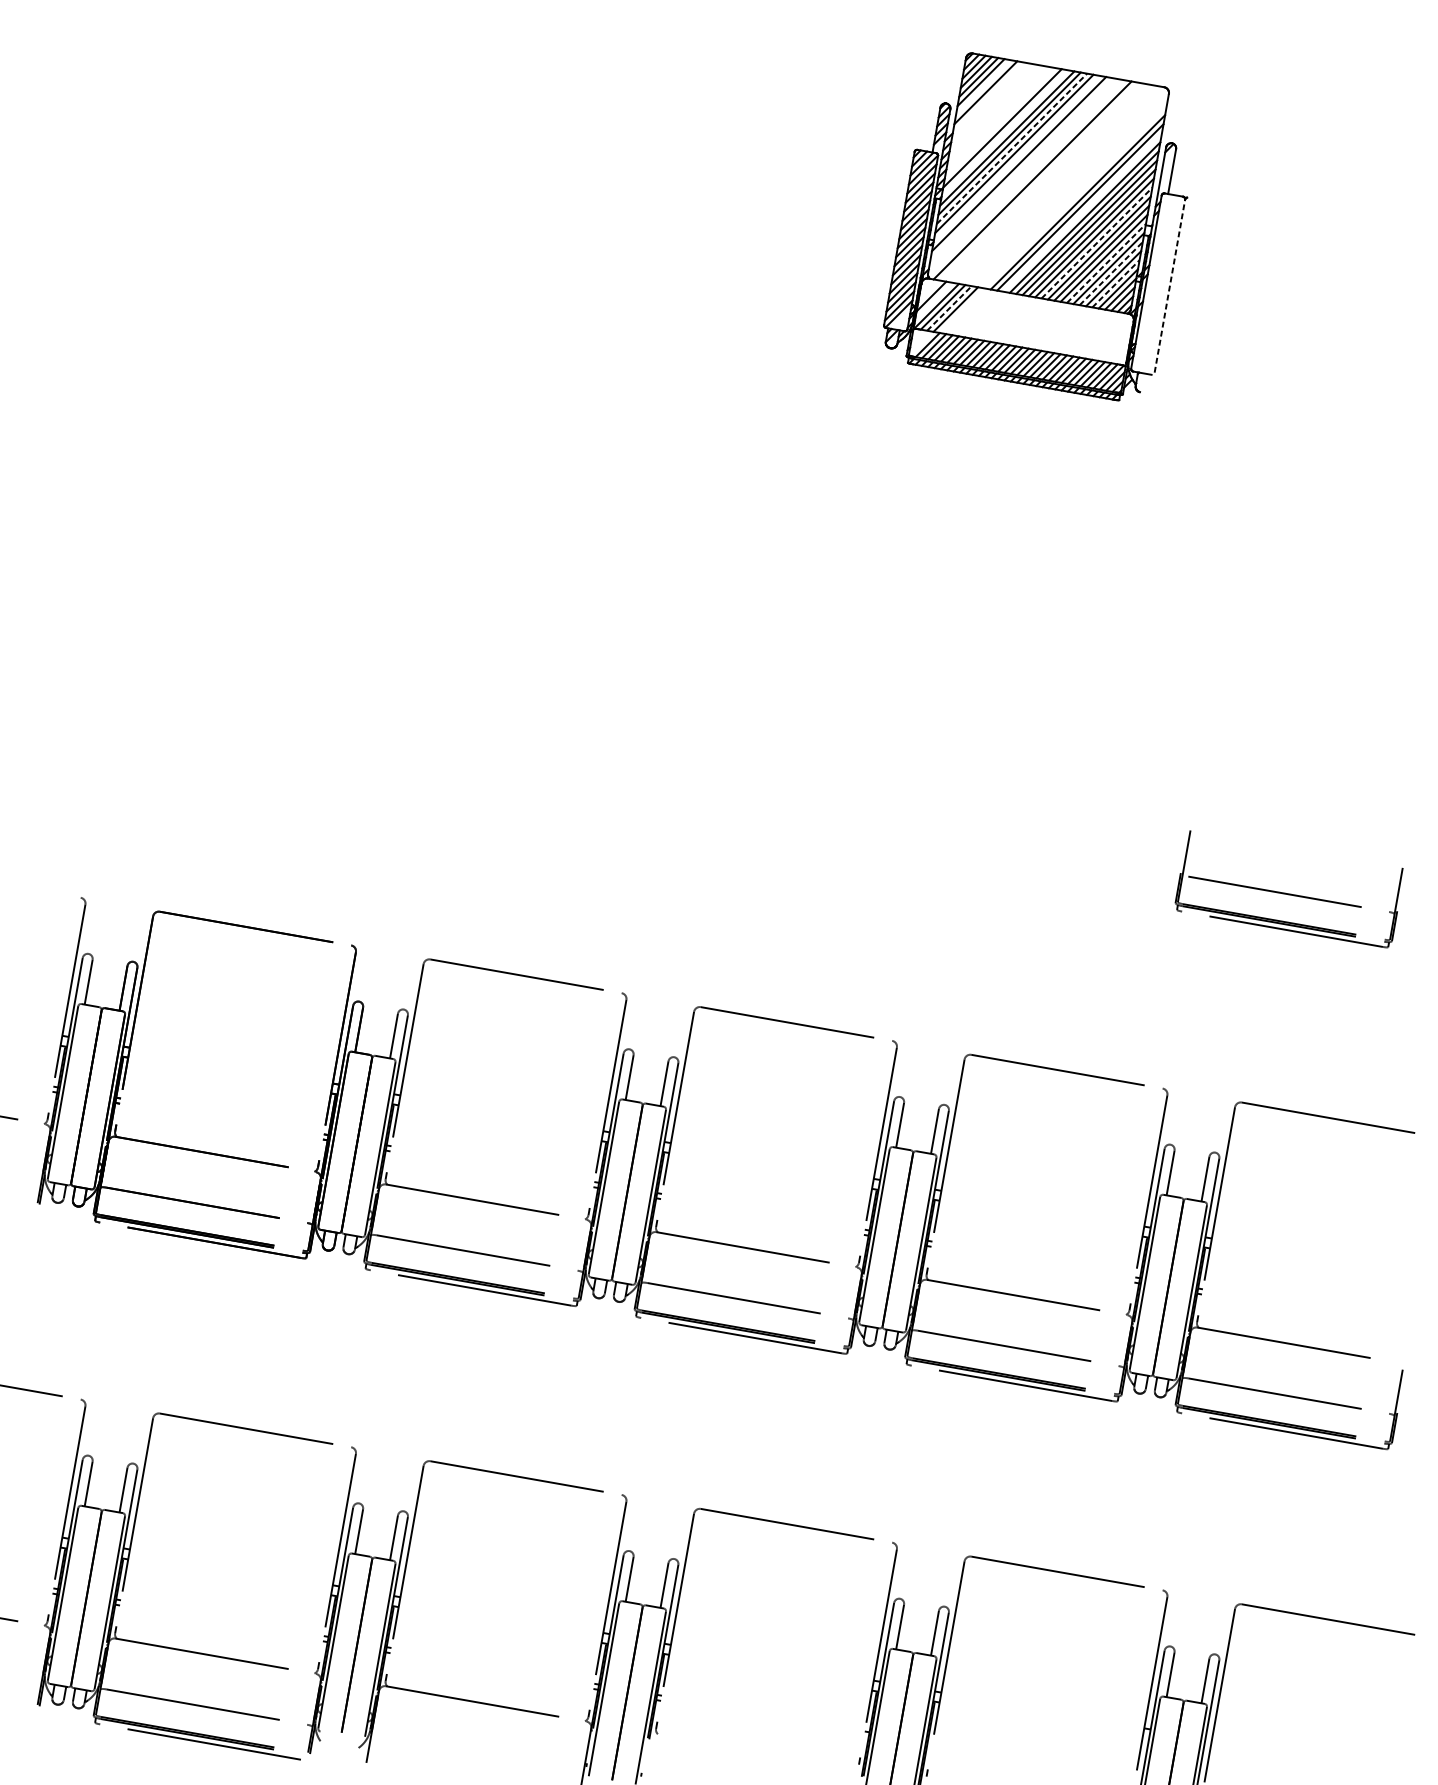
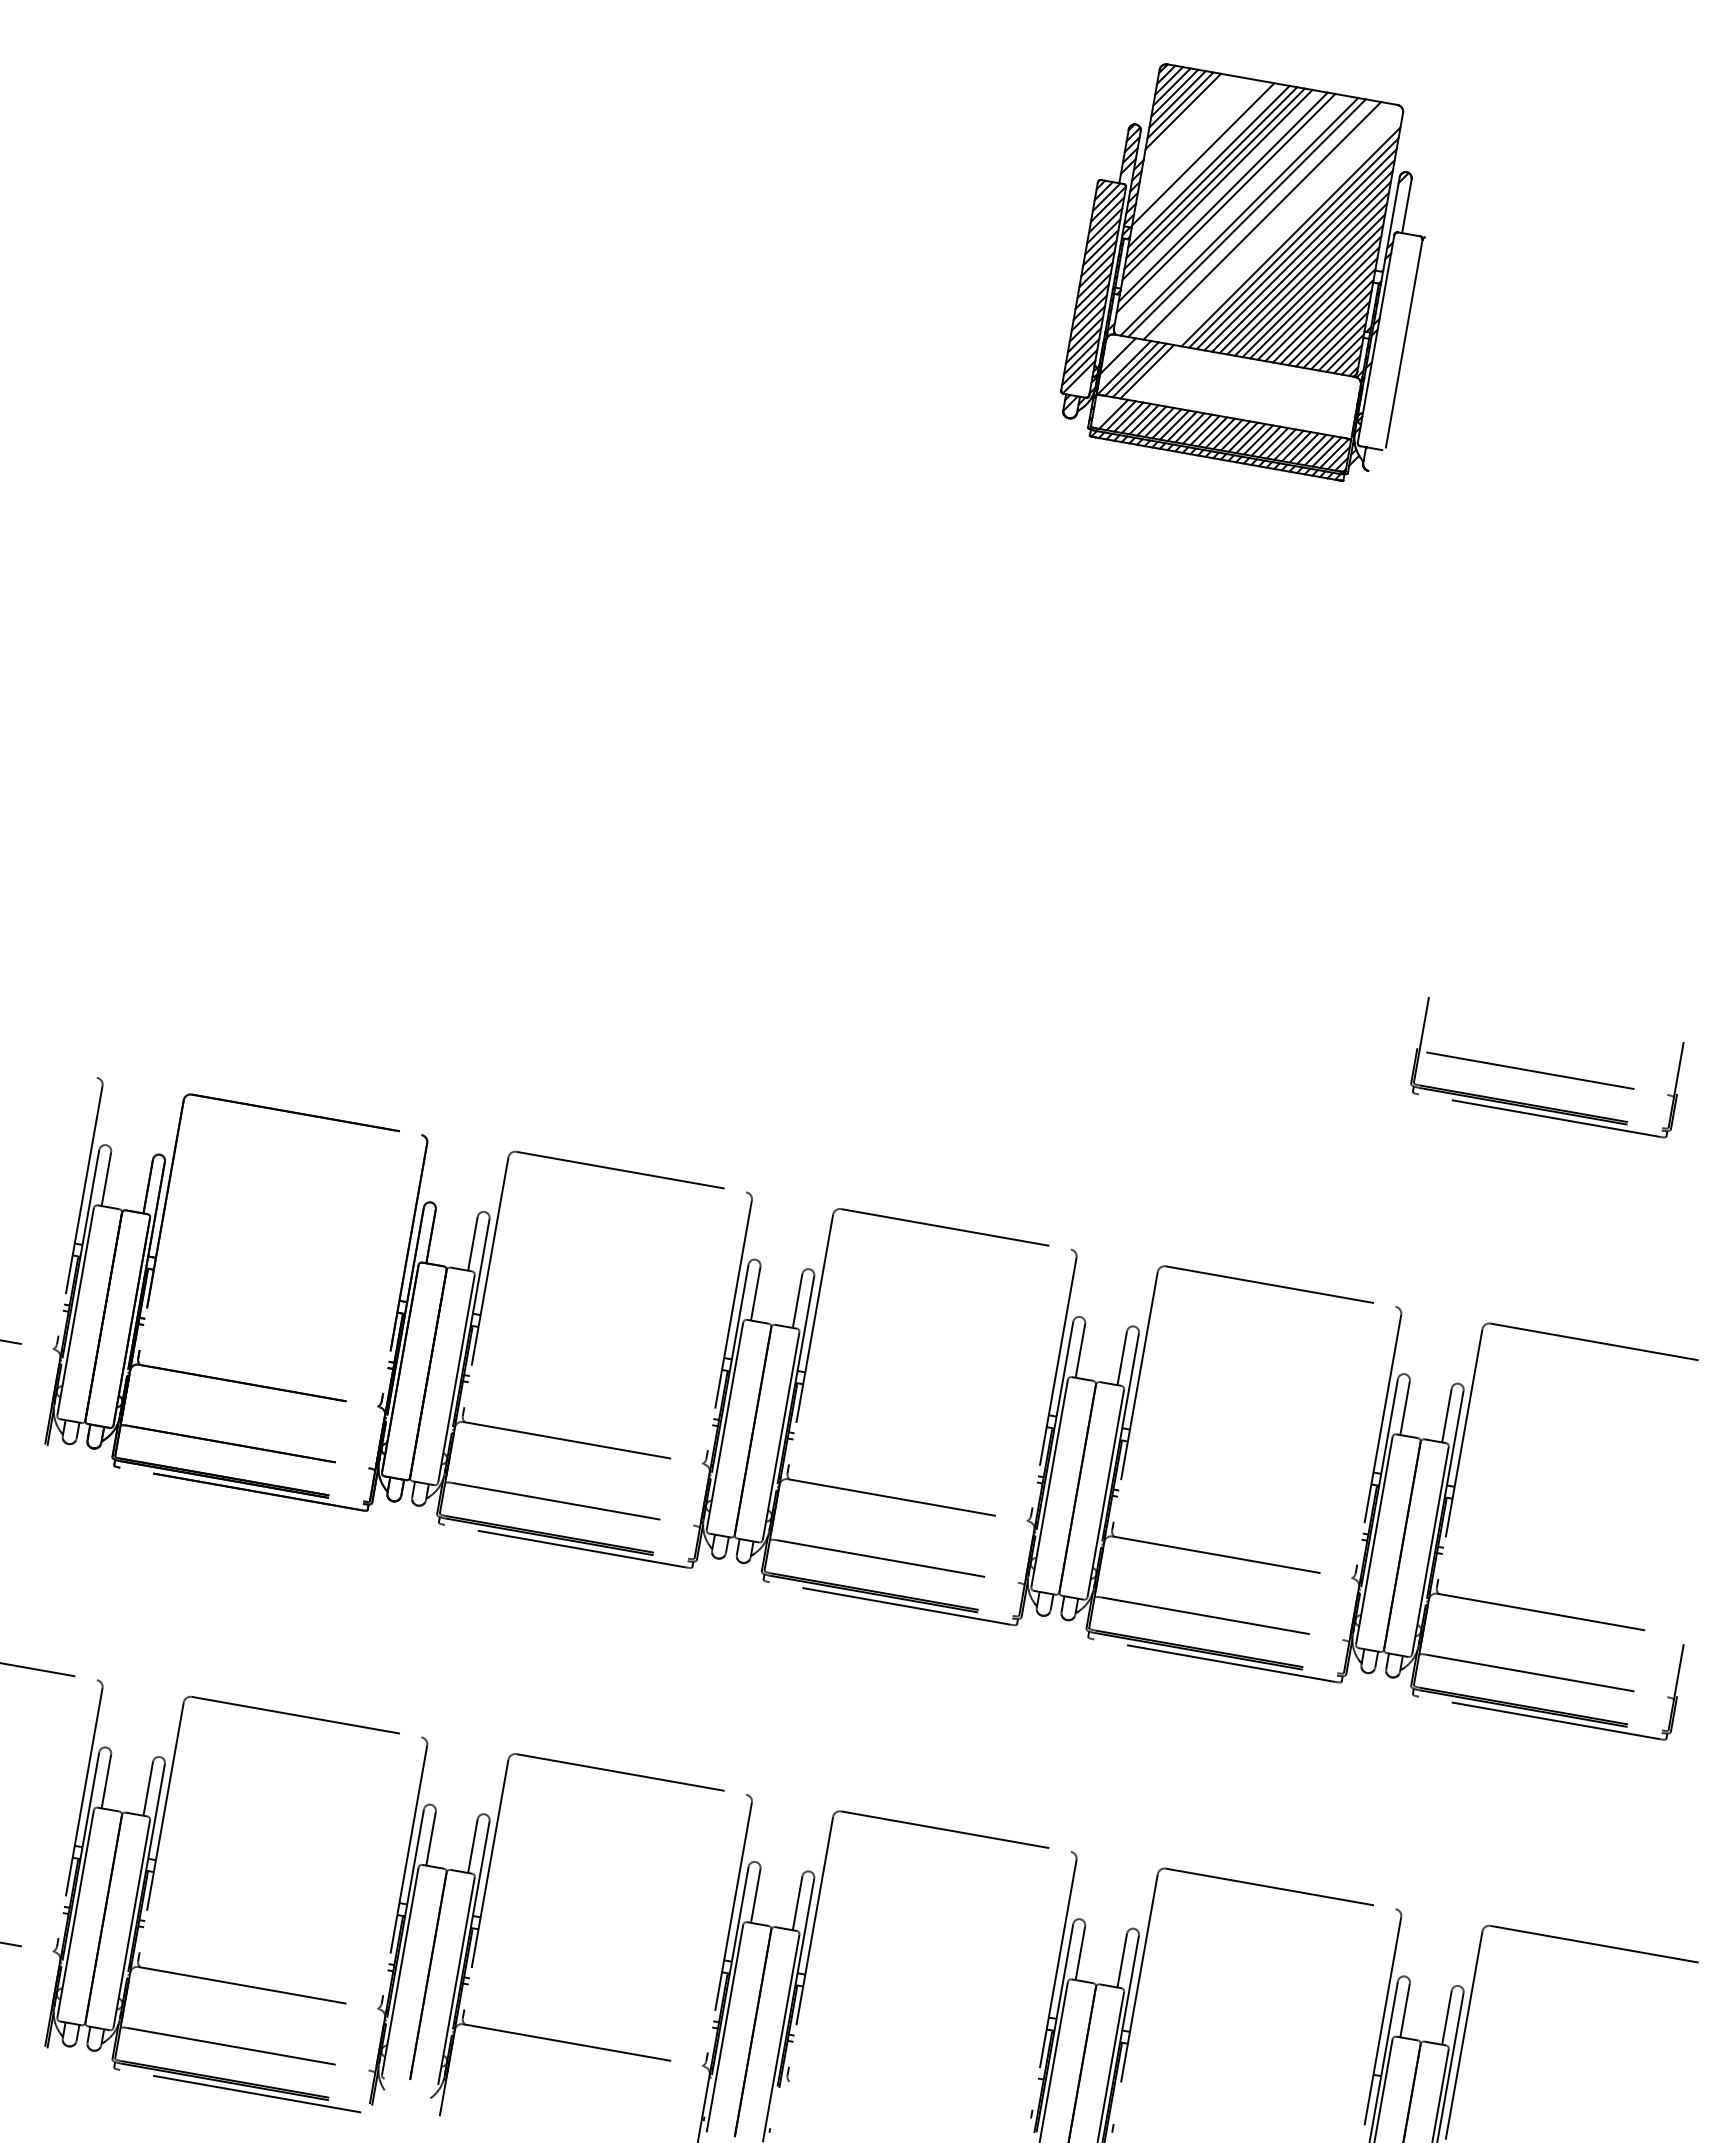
line: (983, 87) -> (1180, 105), added
line: (1011, 148) -> (1214, 178), dashed -> solid
line: (1020, 168) -> (1225, 202), added
line: (1038, 181) -> (1246, 218), added
line: (1051, 183) -> (1262, 220), added
line: (1075, 196) -> (1290, 236), added
line: (1082, 212) -> (1299, 255), added
line: (1097, 242) -> (1317, 291), dashed -> solid
line: (1106, 263) -> (1328, 316), dashed -> solid
line: (1110, 273) -> (1333, 328), dashed -> solid
line: (1115, 283) -> (1339, 340), dashed -> solid
line: (1170, 286) -> (1404, 343), dashed -> solid
line: (949, 308) -> (1139, 370), dashed -> solid

